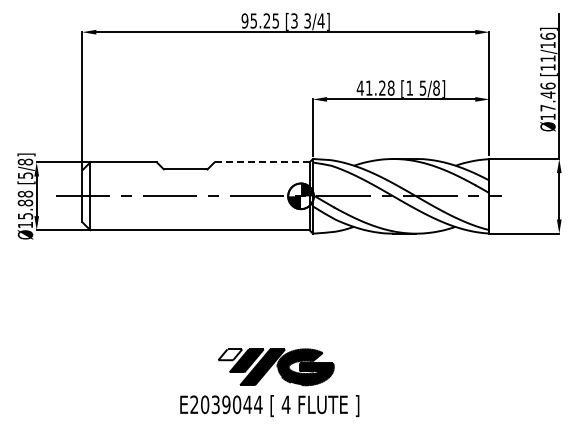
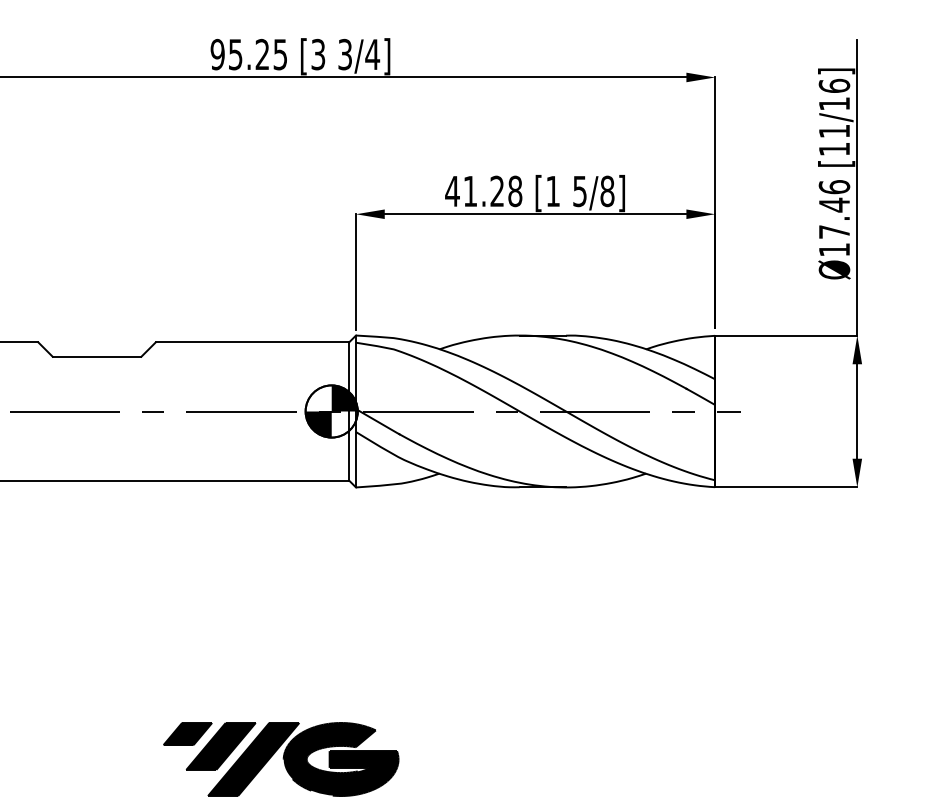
line: (262, 162) -> (253, 342), dashed -> solid
fill: (230, 354) -> (188, 733), added

